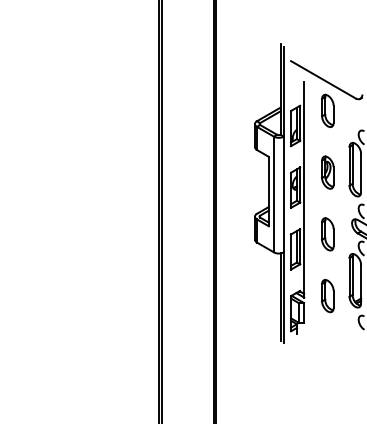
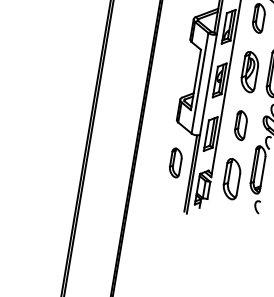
part: (327, 172) -> (249, 71), size x1.4
part: (261, 288) -> (175, 163), added
part: (327, 296) -> (231, 179), size x1.4

